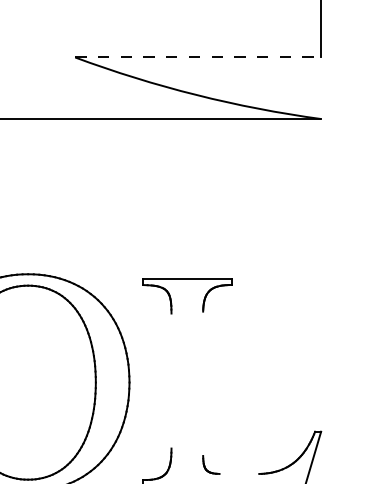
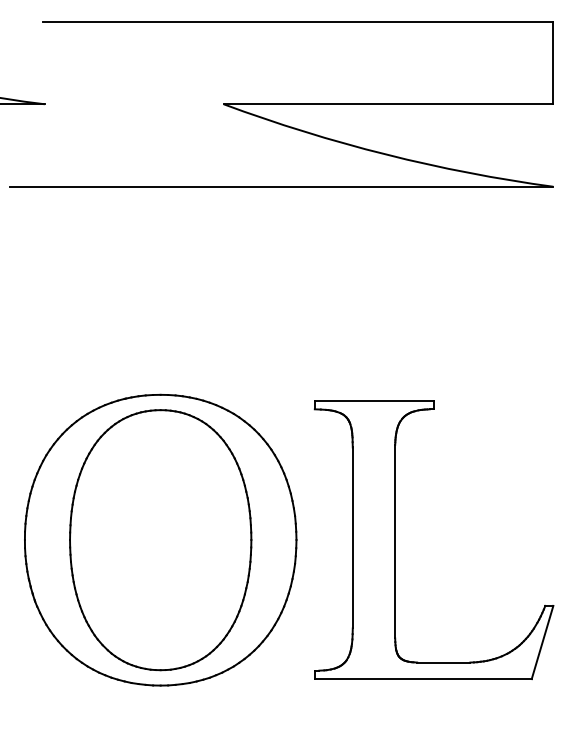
line: (198, 57) -> (388, 104), dashed -> solid
line: (171, 380) -> (352, 537), added
line: (203, 383) -> (395, 541), added
line: (239, 473) -> (443, 662), added

